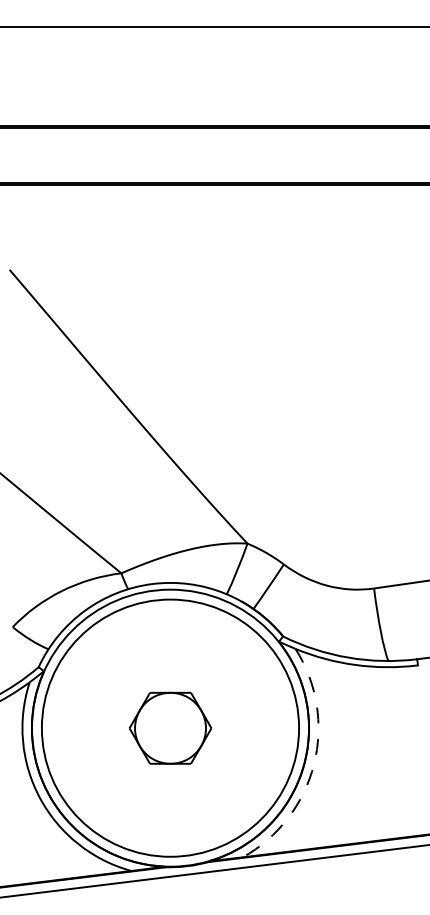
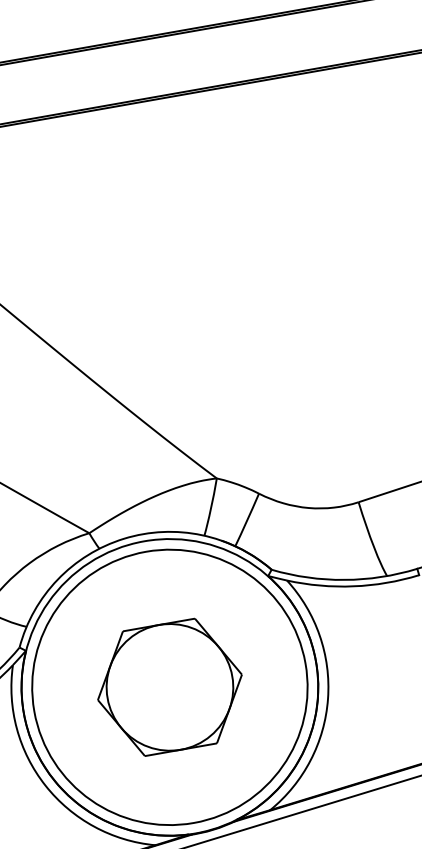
part: (170, 728) -> (169, 687), size x1.67
arc: (314, 764) -> (328, 698), dashed -> solid

